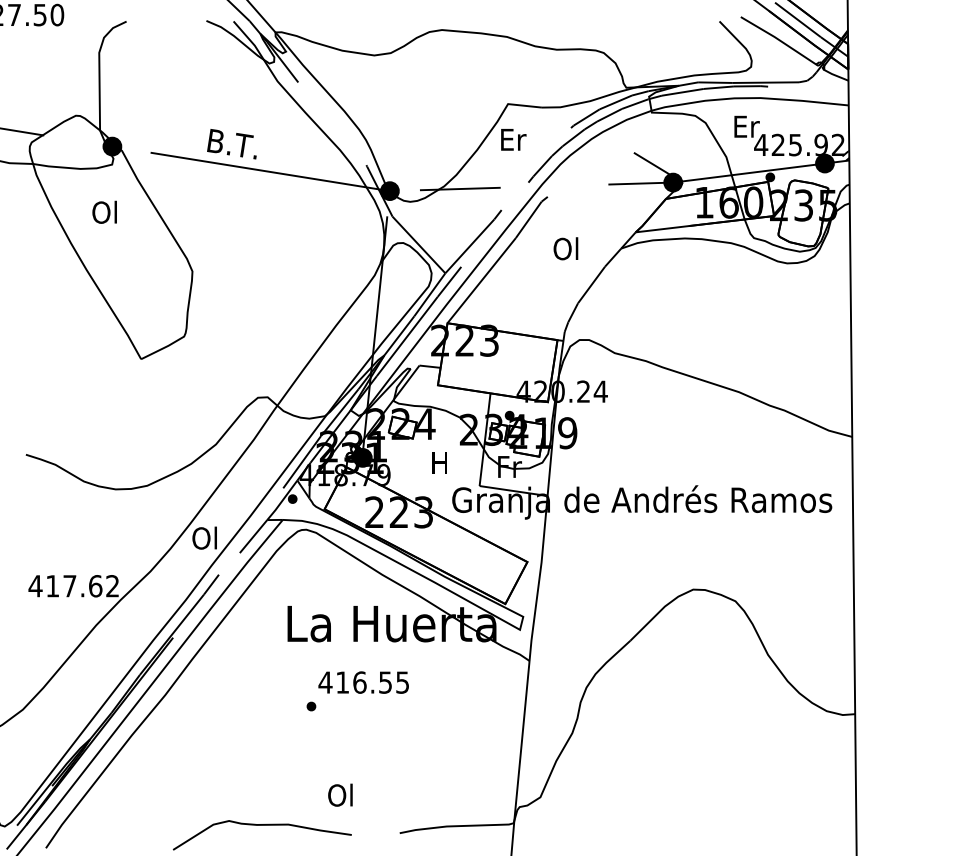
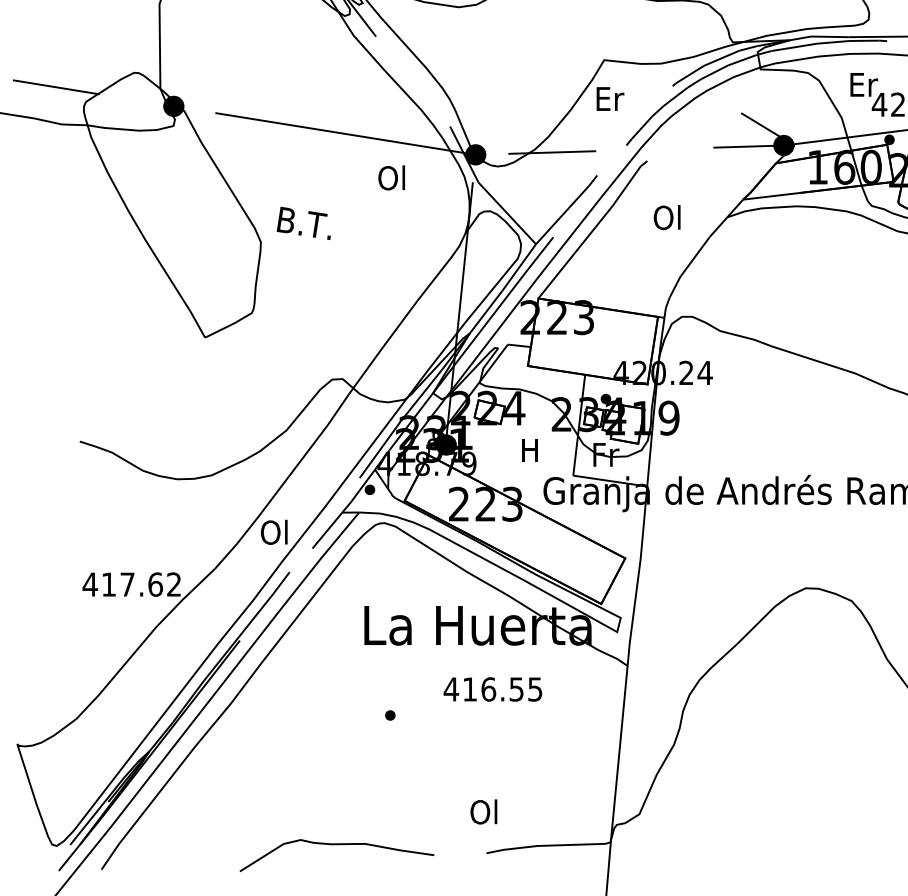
text: (231, 144) -> (303, 223), moved
text: (104, 211) -> (391, 176), moved
text: (363, 682) -> (492, 689), moved
text: (340, 794) -> (483, 811), moved

